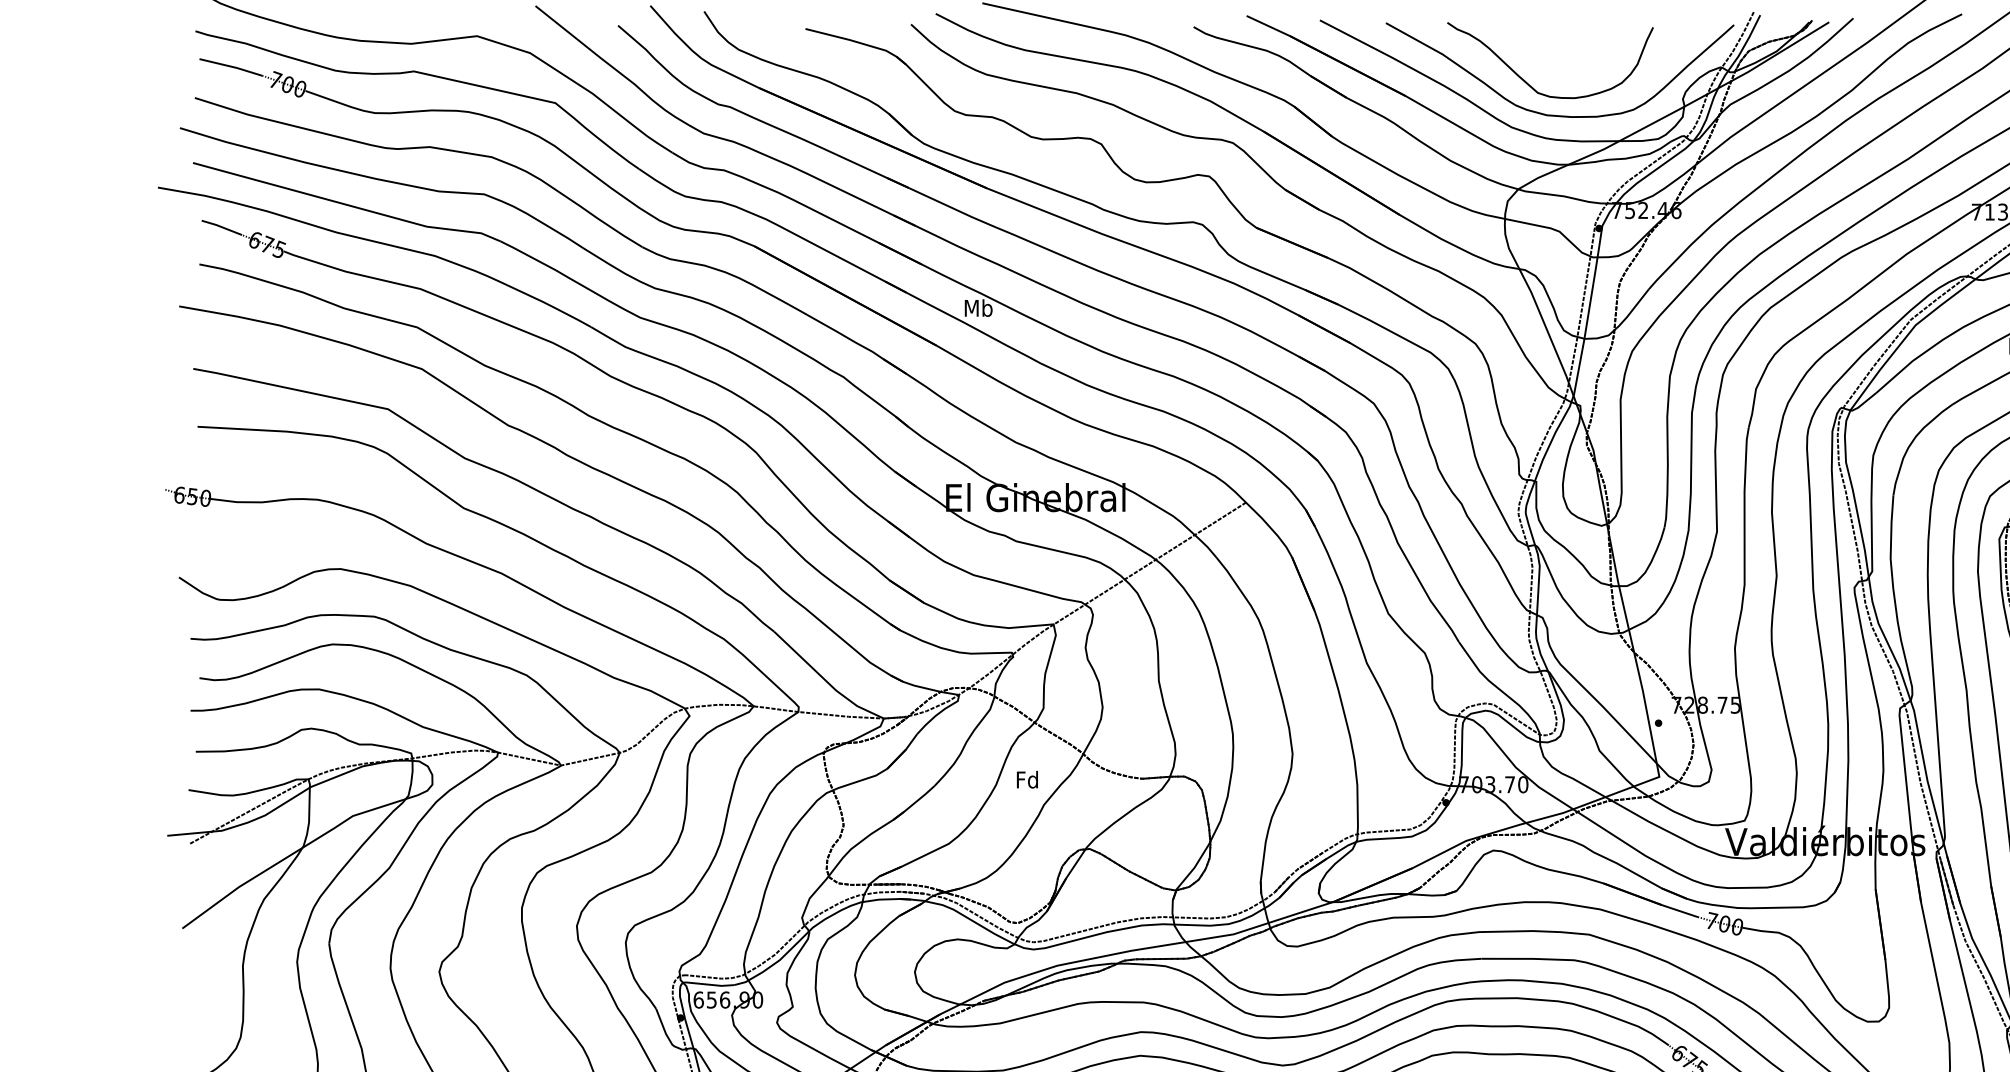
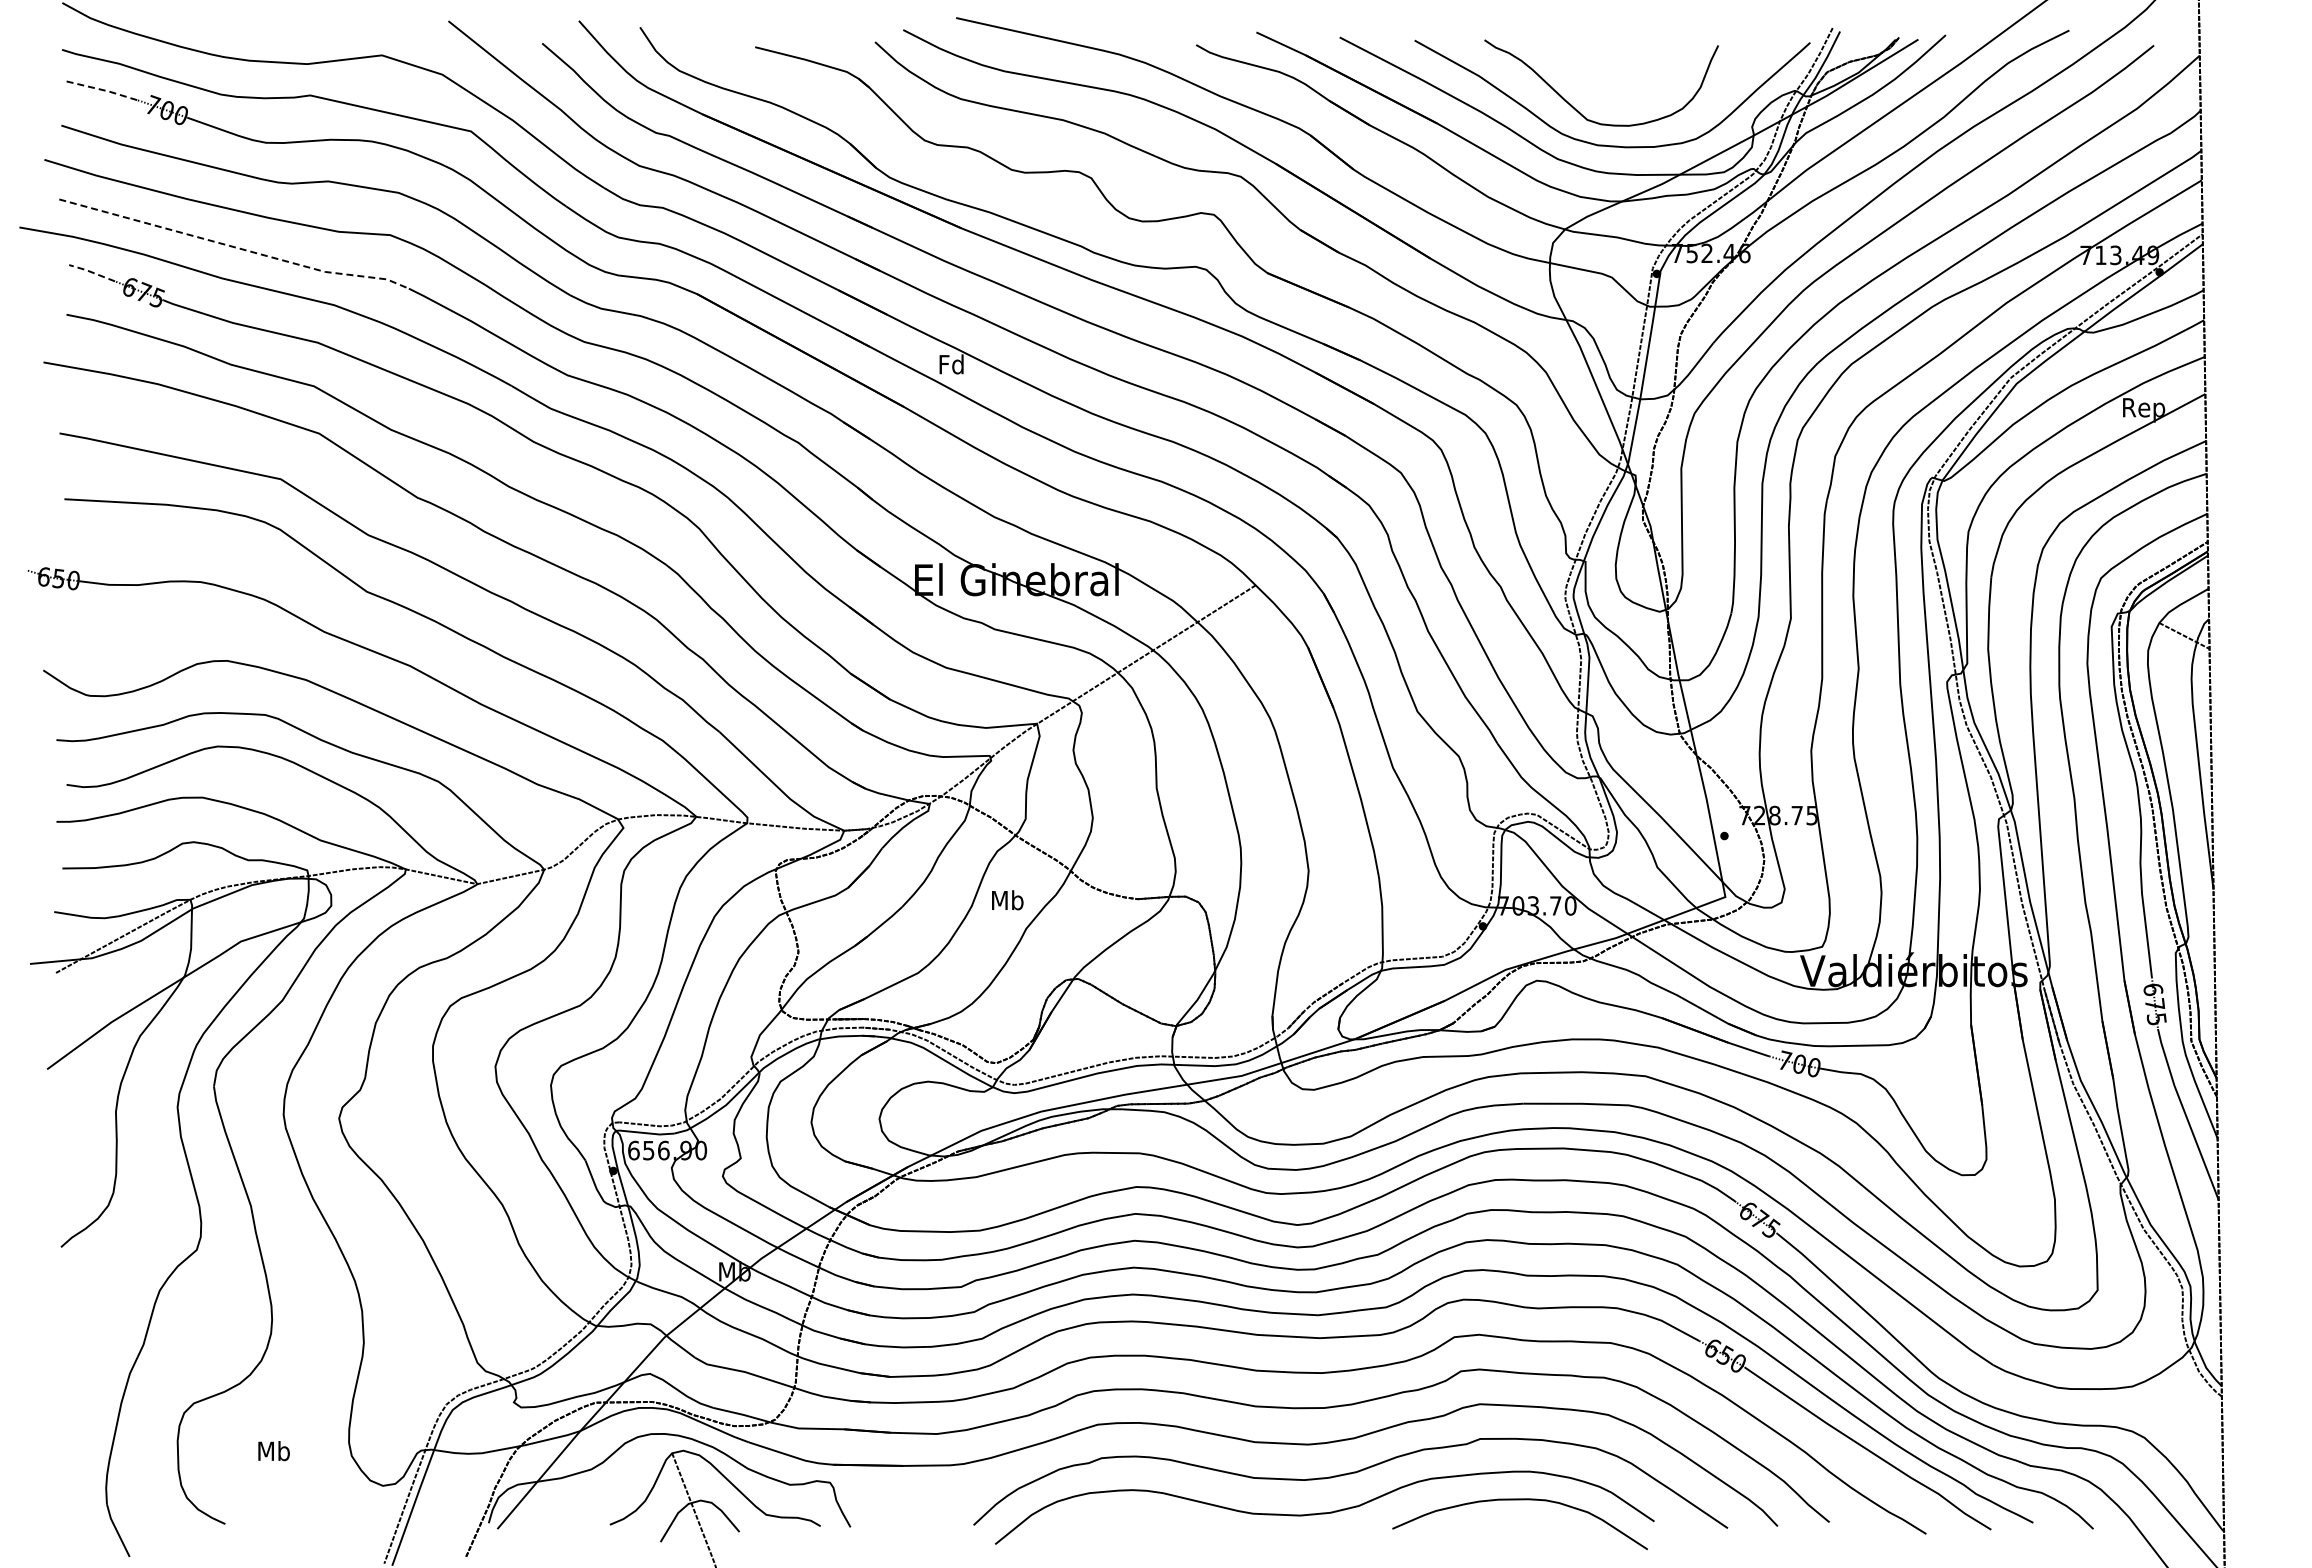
line: (231, 67) -> (103, 90), solid -> dashed
line: (348, 205) -> (235, 247), solid -> dashed
line: (221, 227) -> (91, 272), solid -> dashed
text: (978, 308) -> (951, 364), Mb -> Fd
text: (1027, 779) -> (1007, 900), Fd -> Mb

